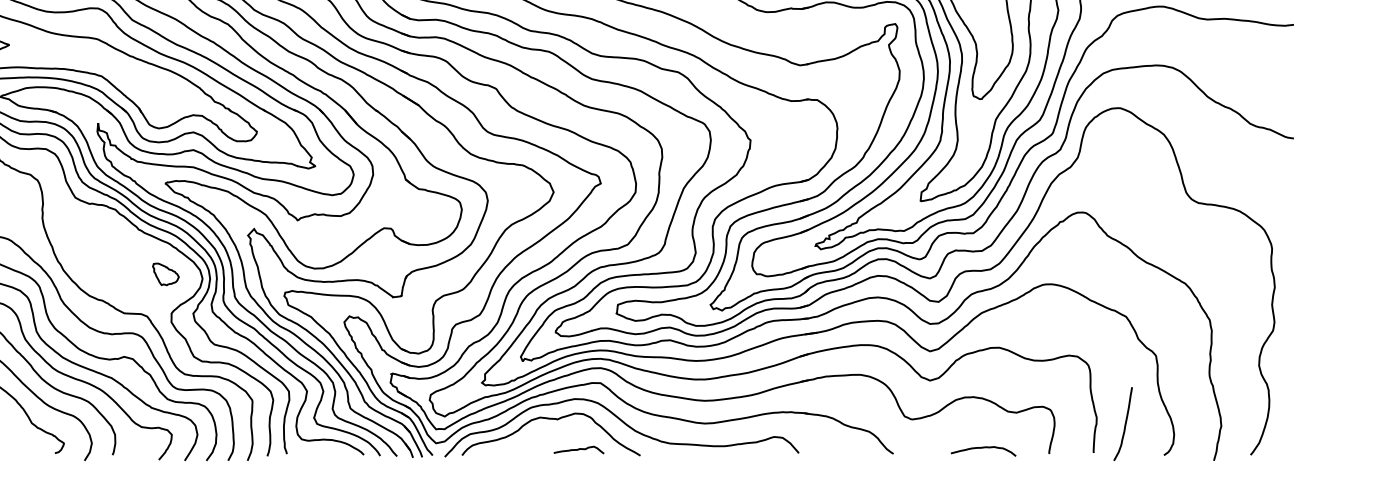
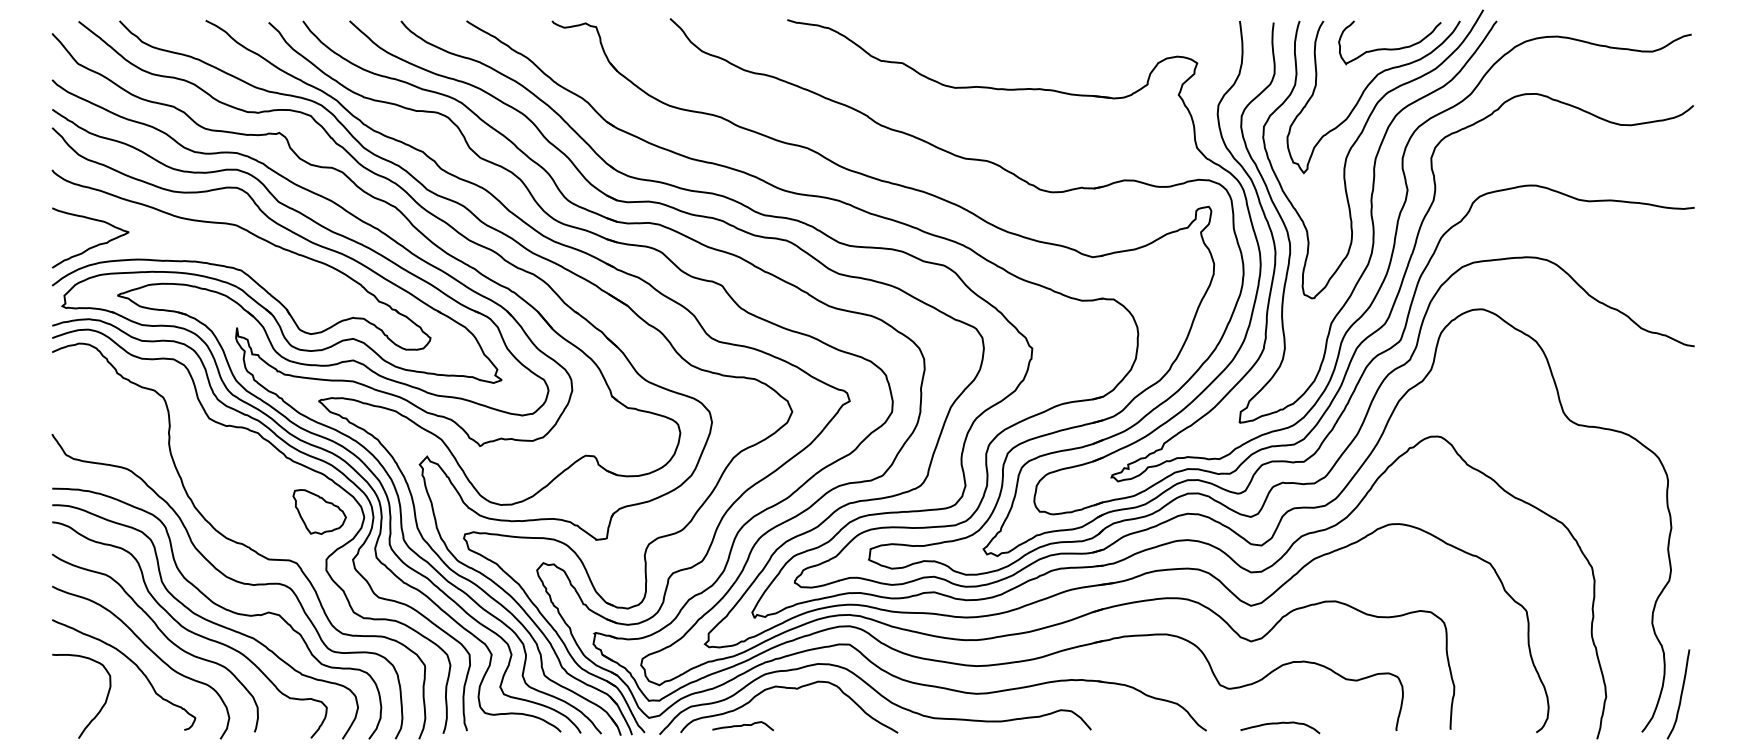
part: (165, 273) -> (319, 511), size x1.67
curve: (1124, 424) -> (1680, 694), moved
curve: (982, 448) -> (1279, 724), moved
curve: (578, 450) -> (742, 726), moved

